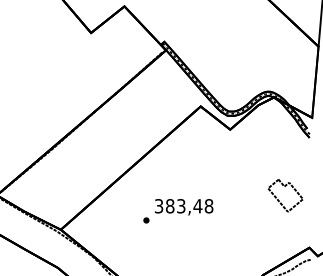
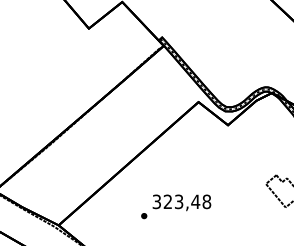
text: (169, 206) -> (167, 202), 383,48 -> 323,48

